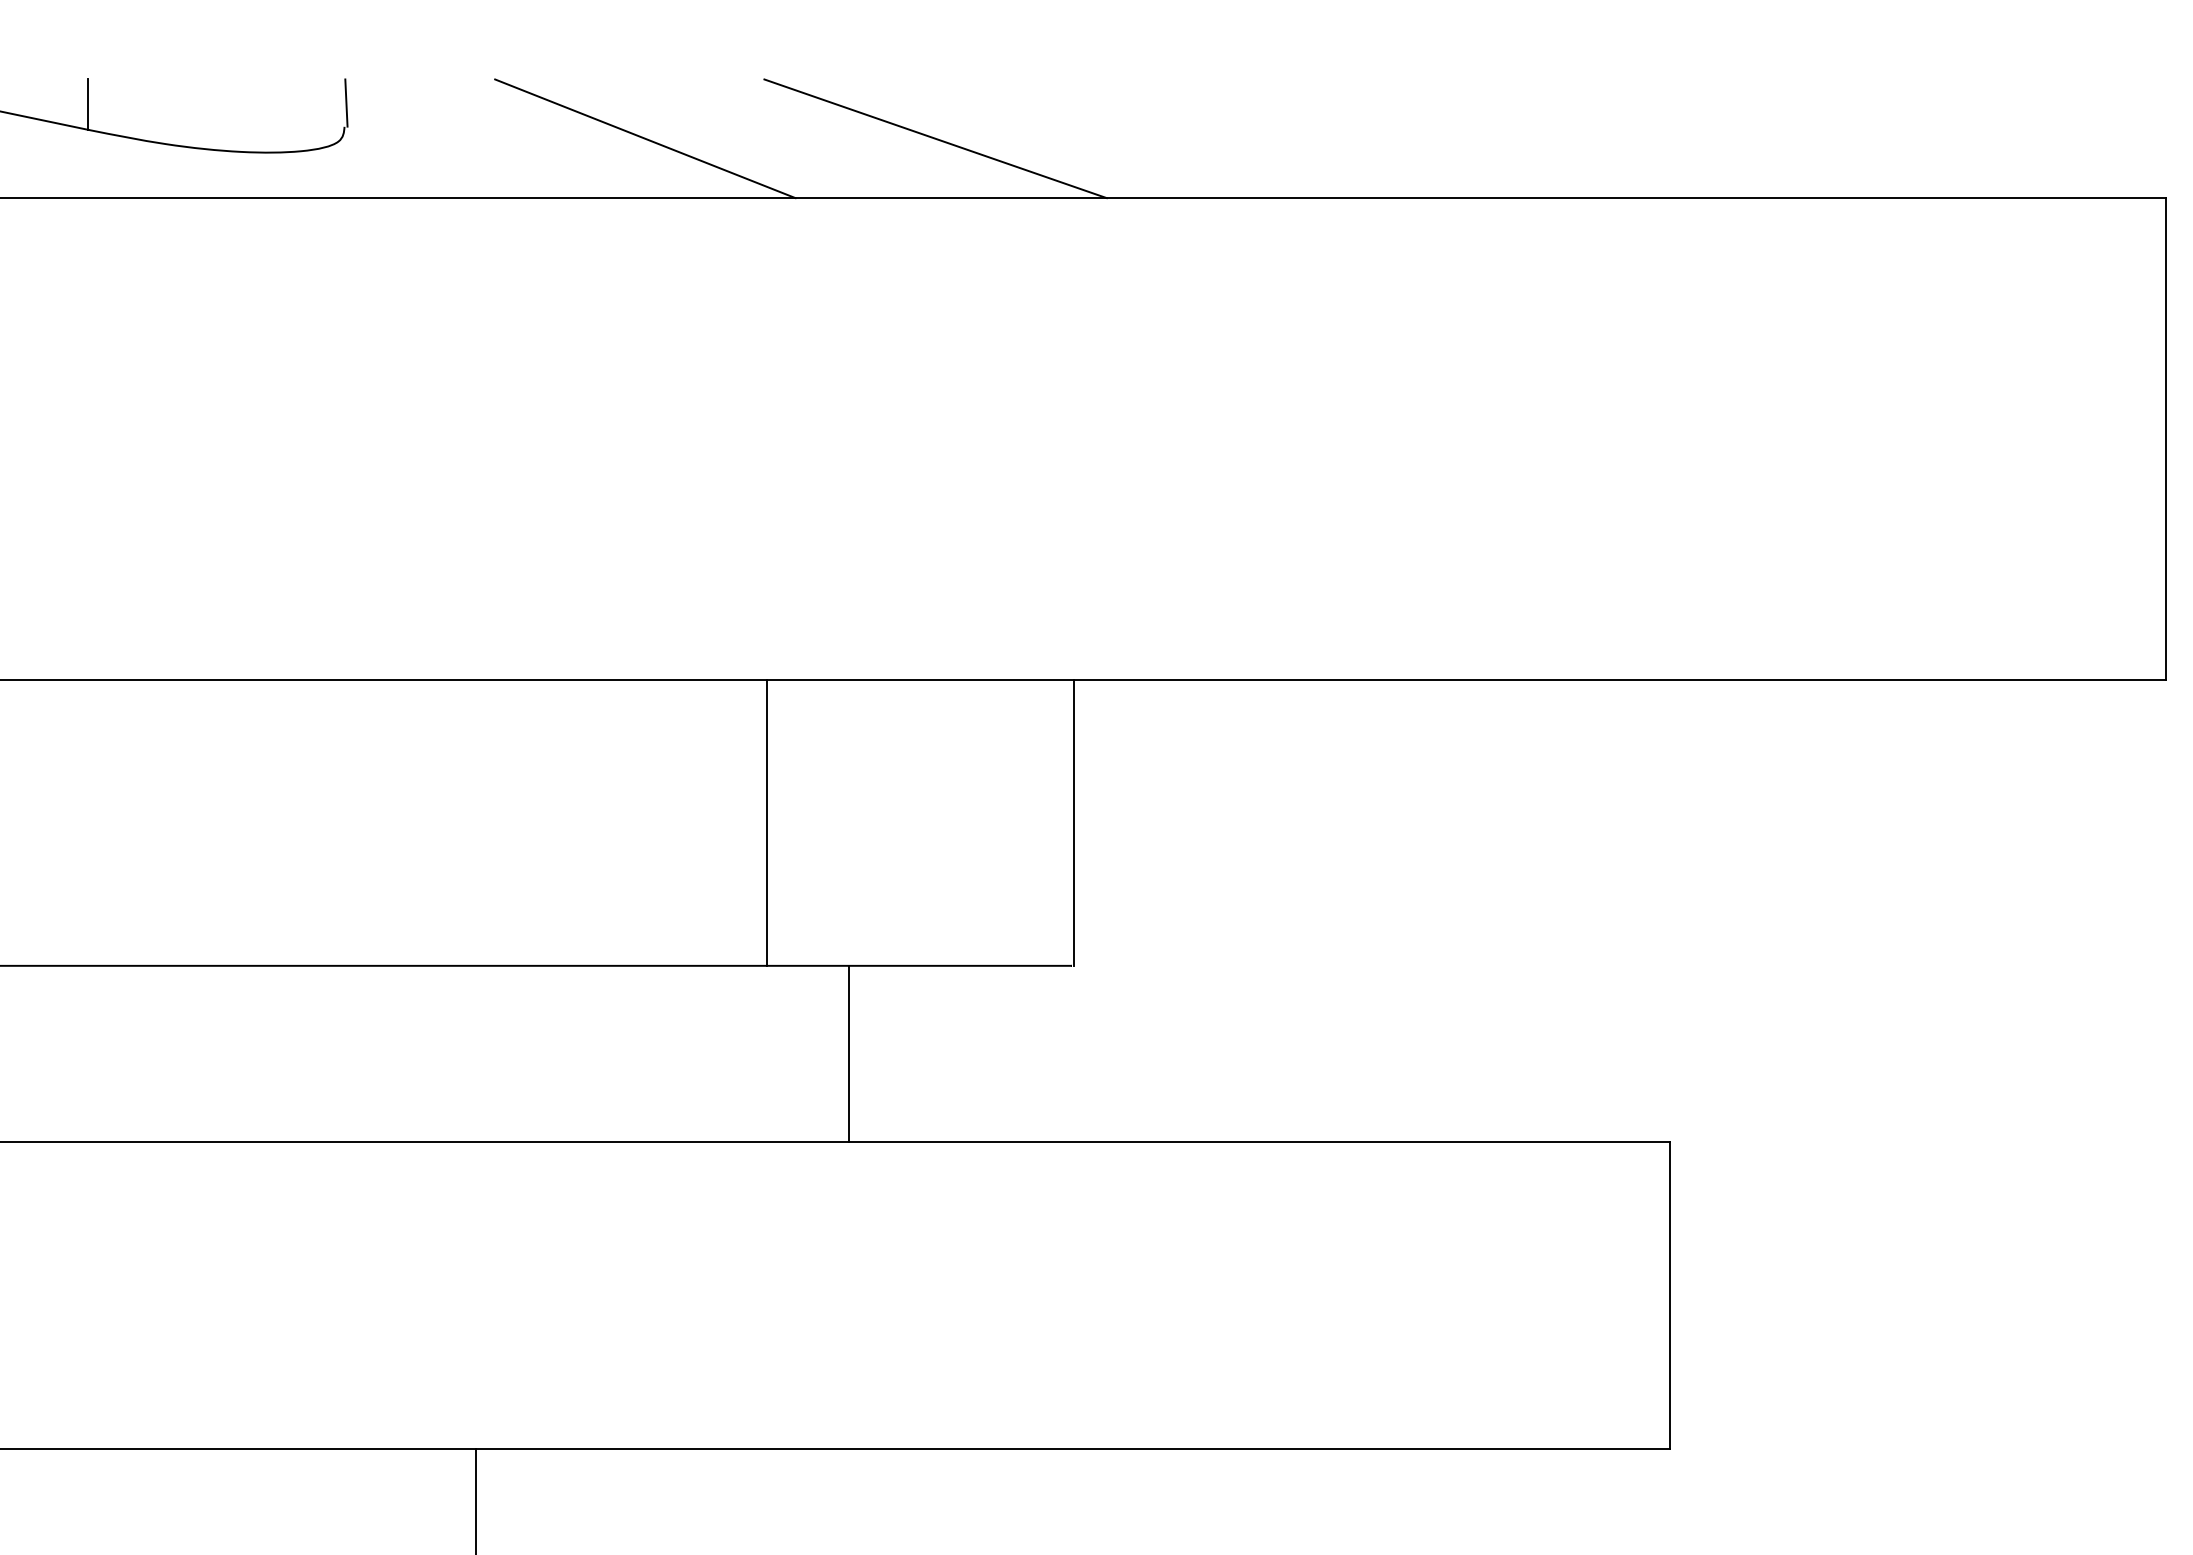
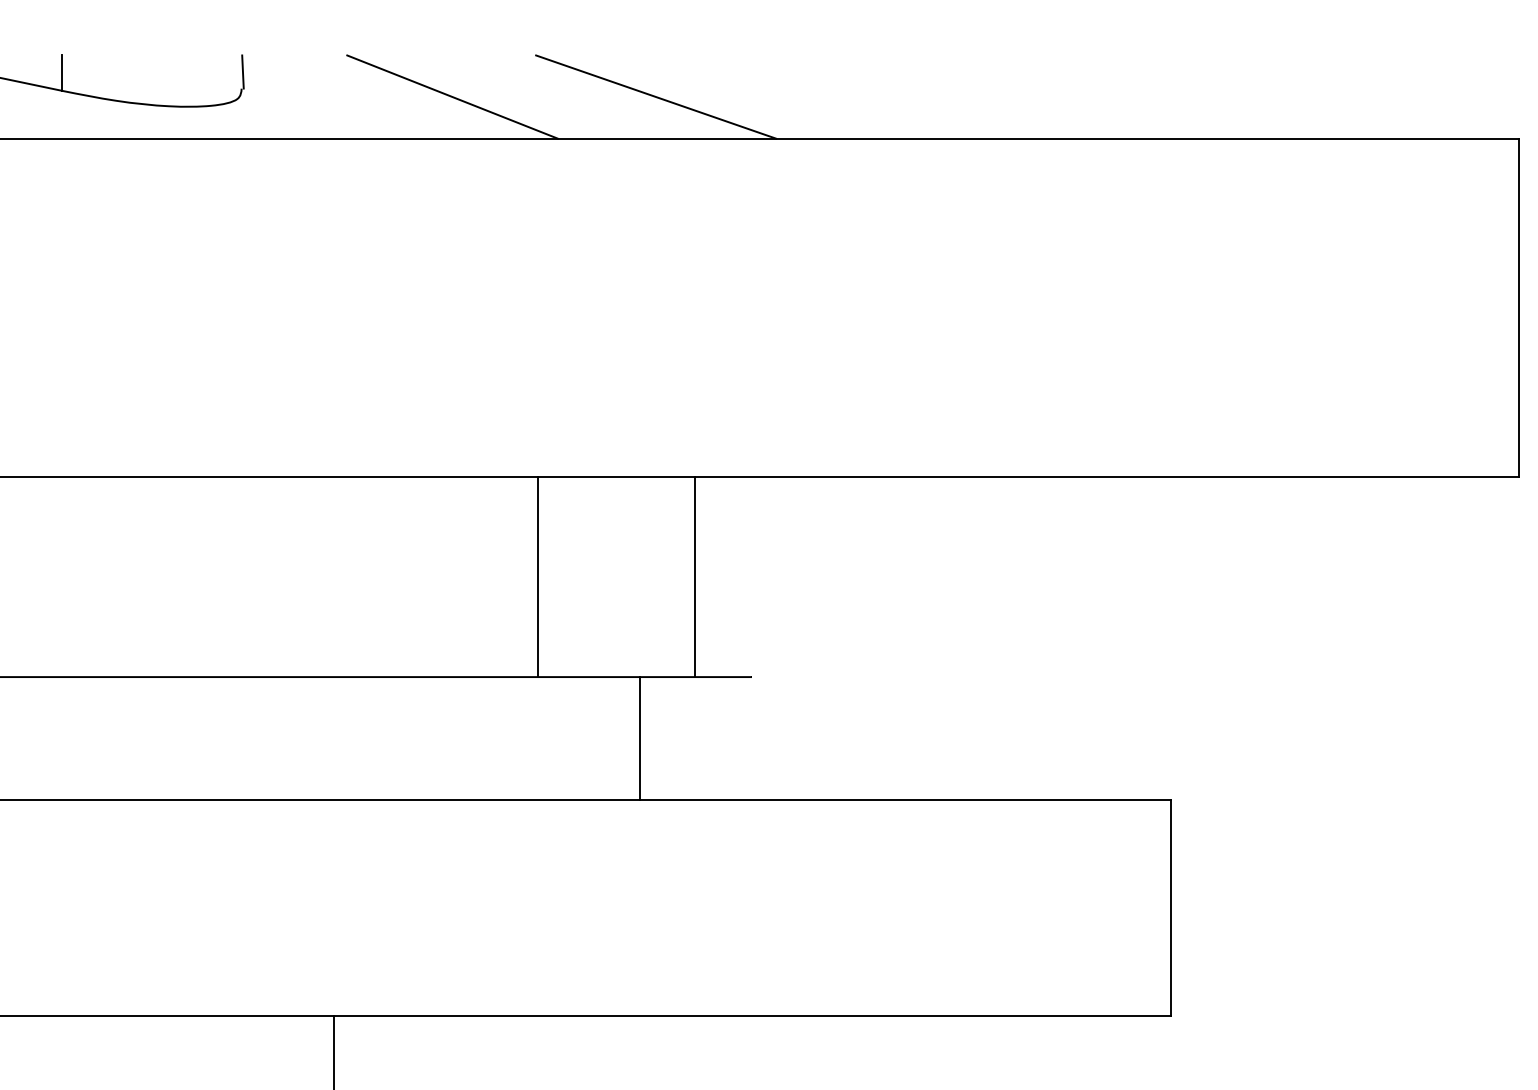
line: (1073, 822) -> (694, 576), moved
line: (848, 1053) -> (639, 738), moved

